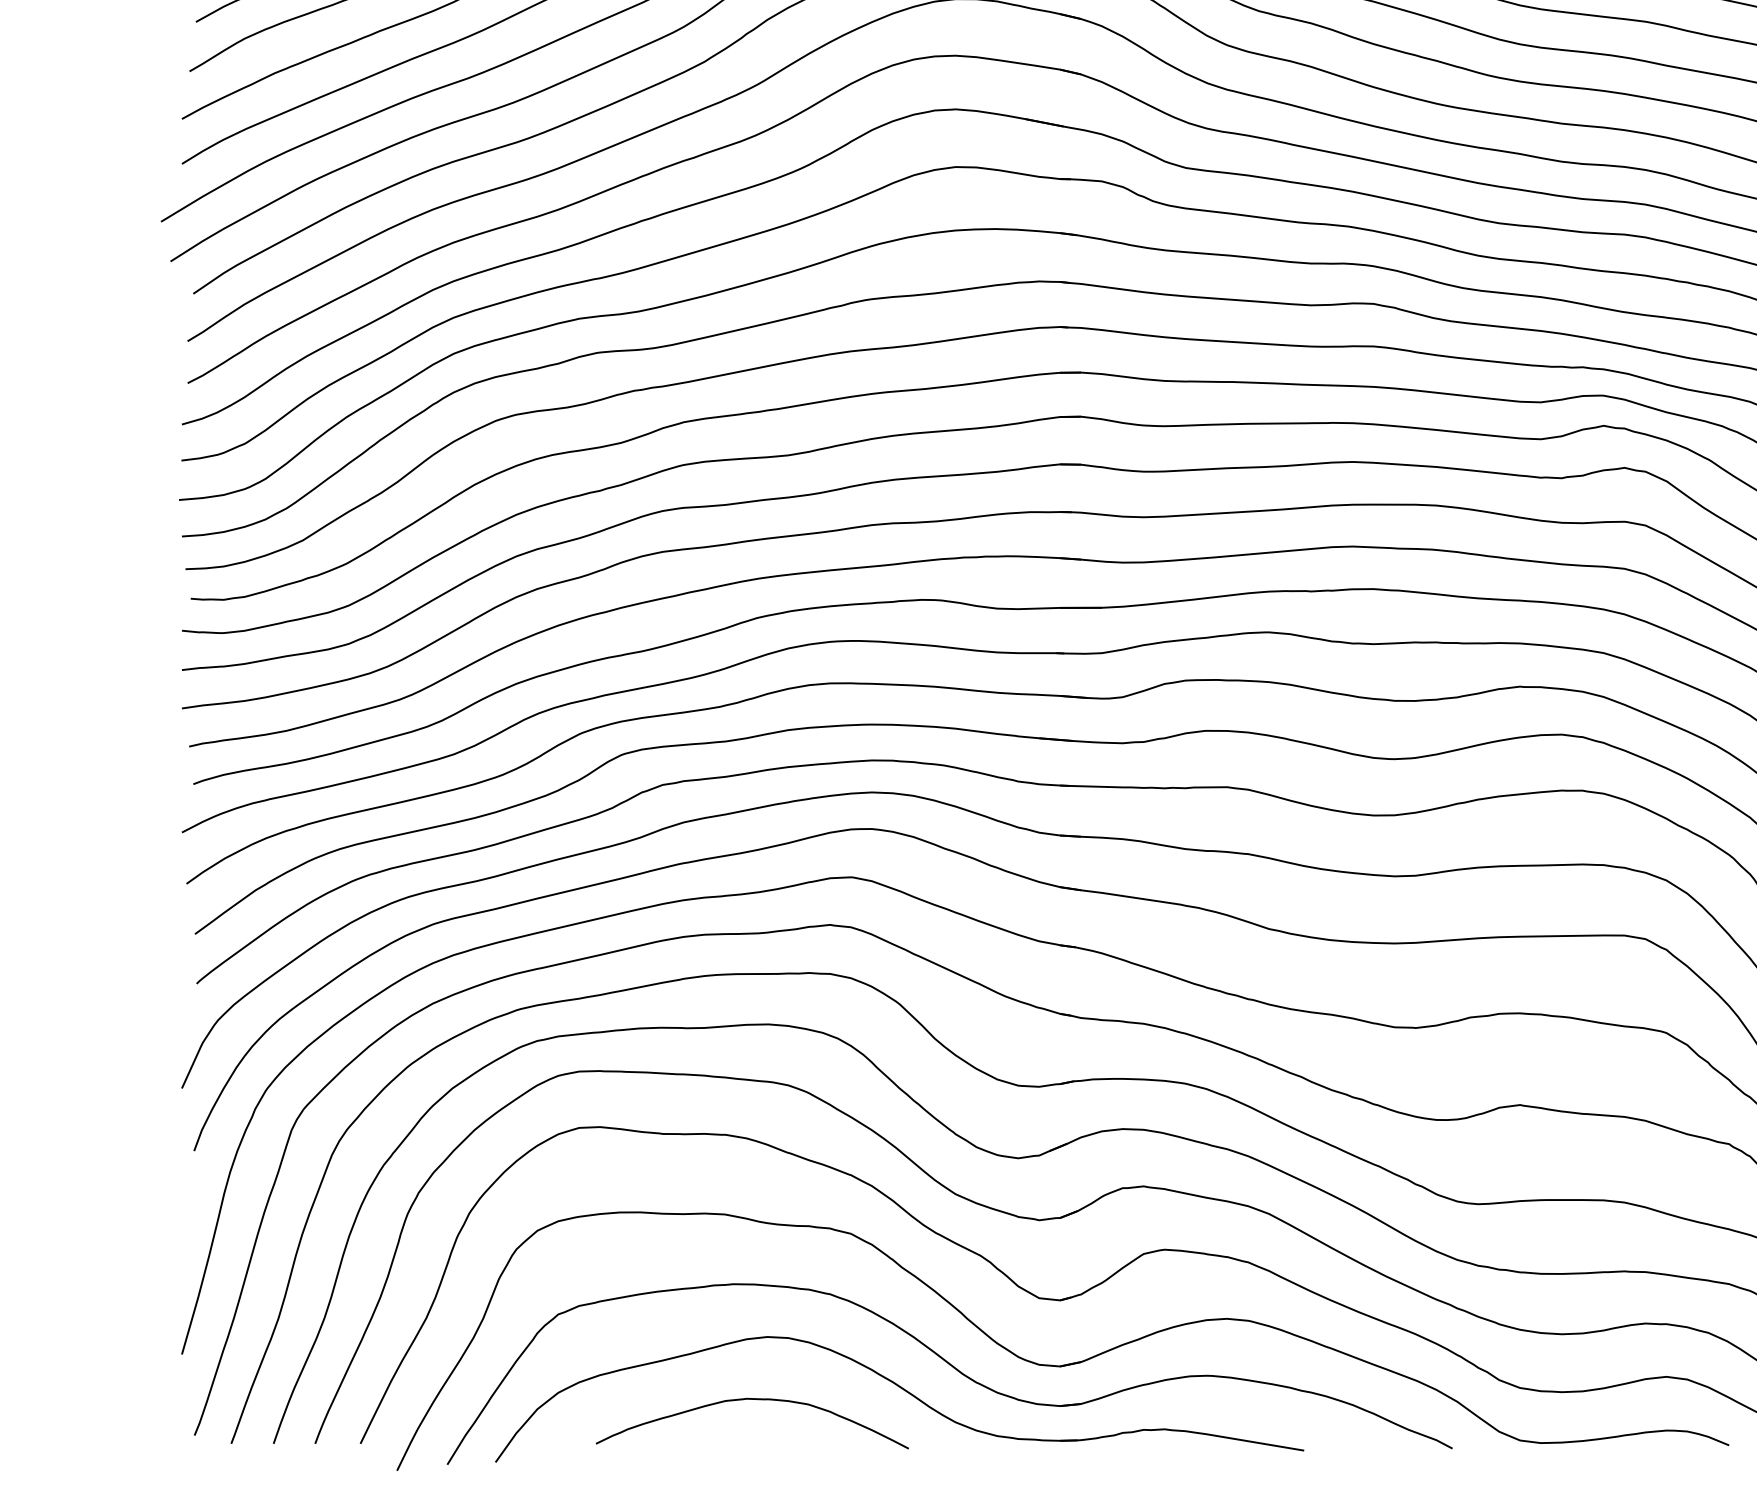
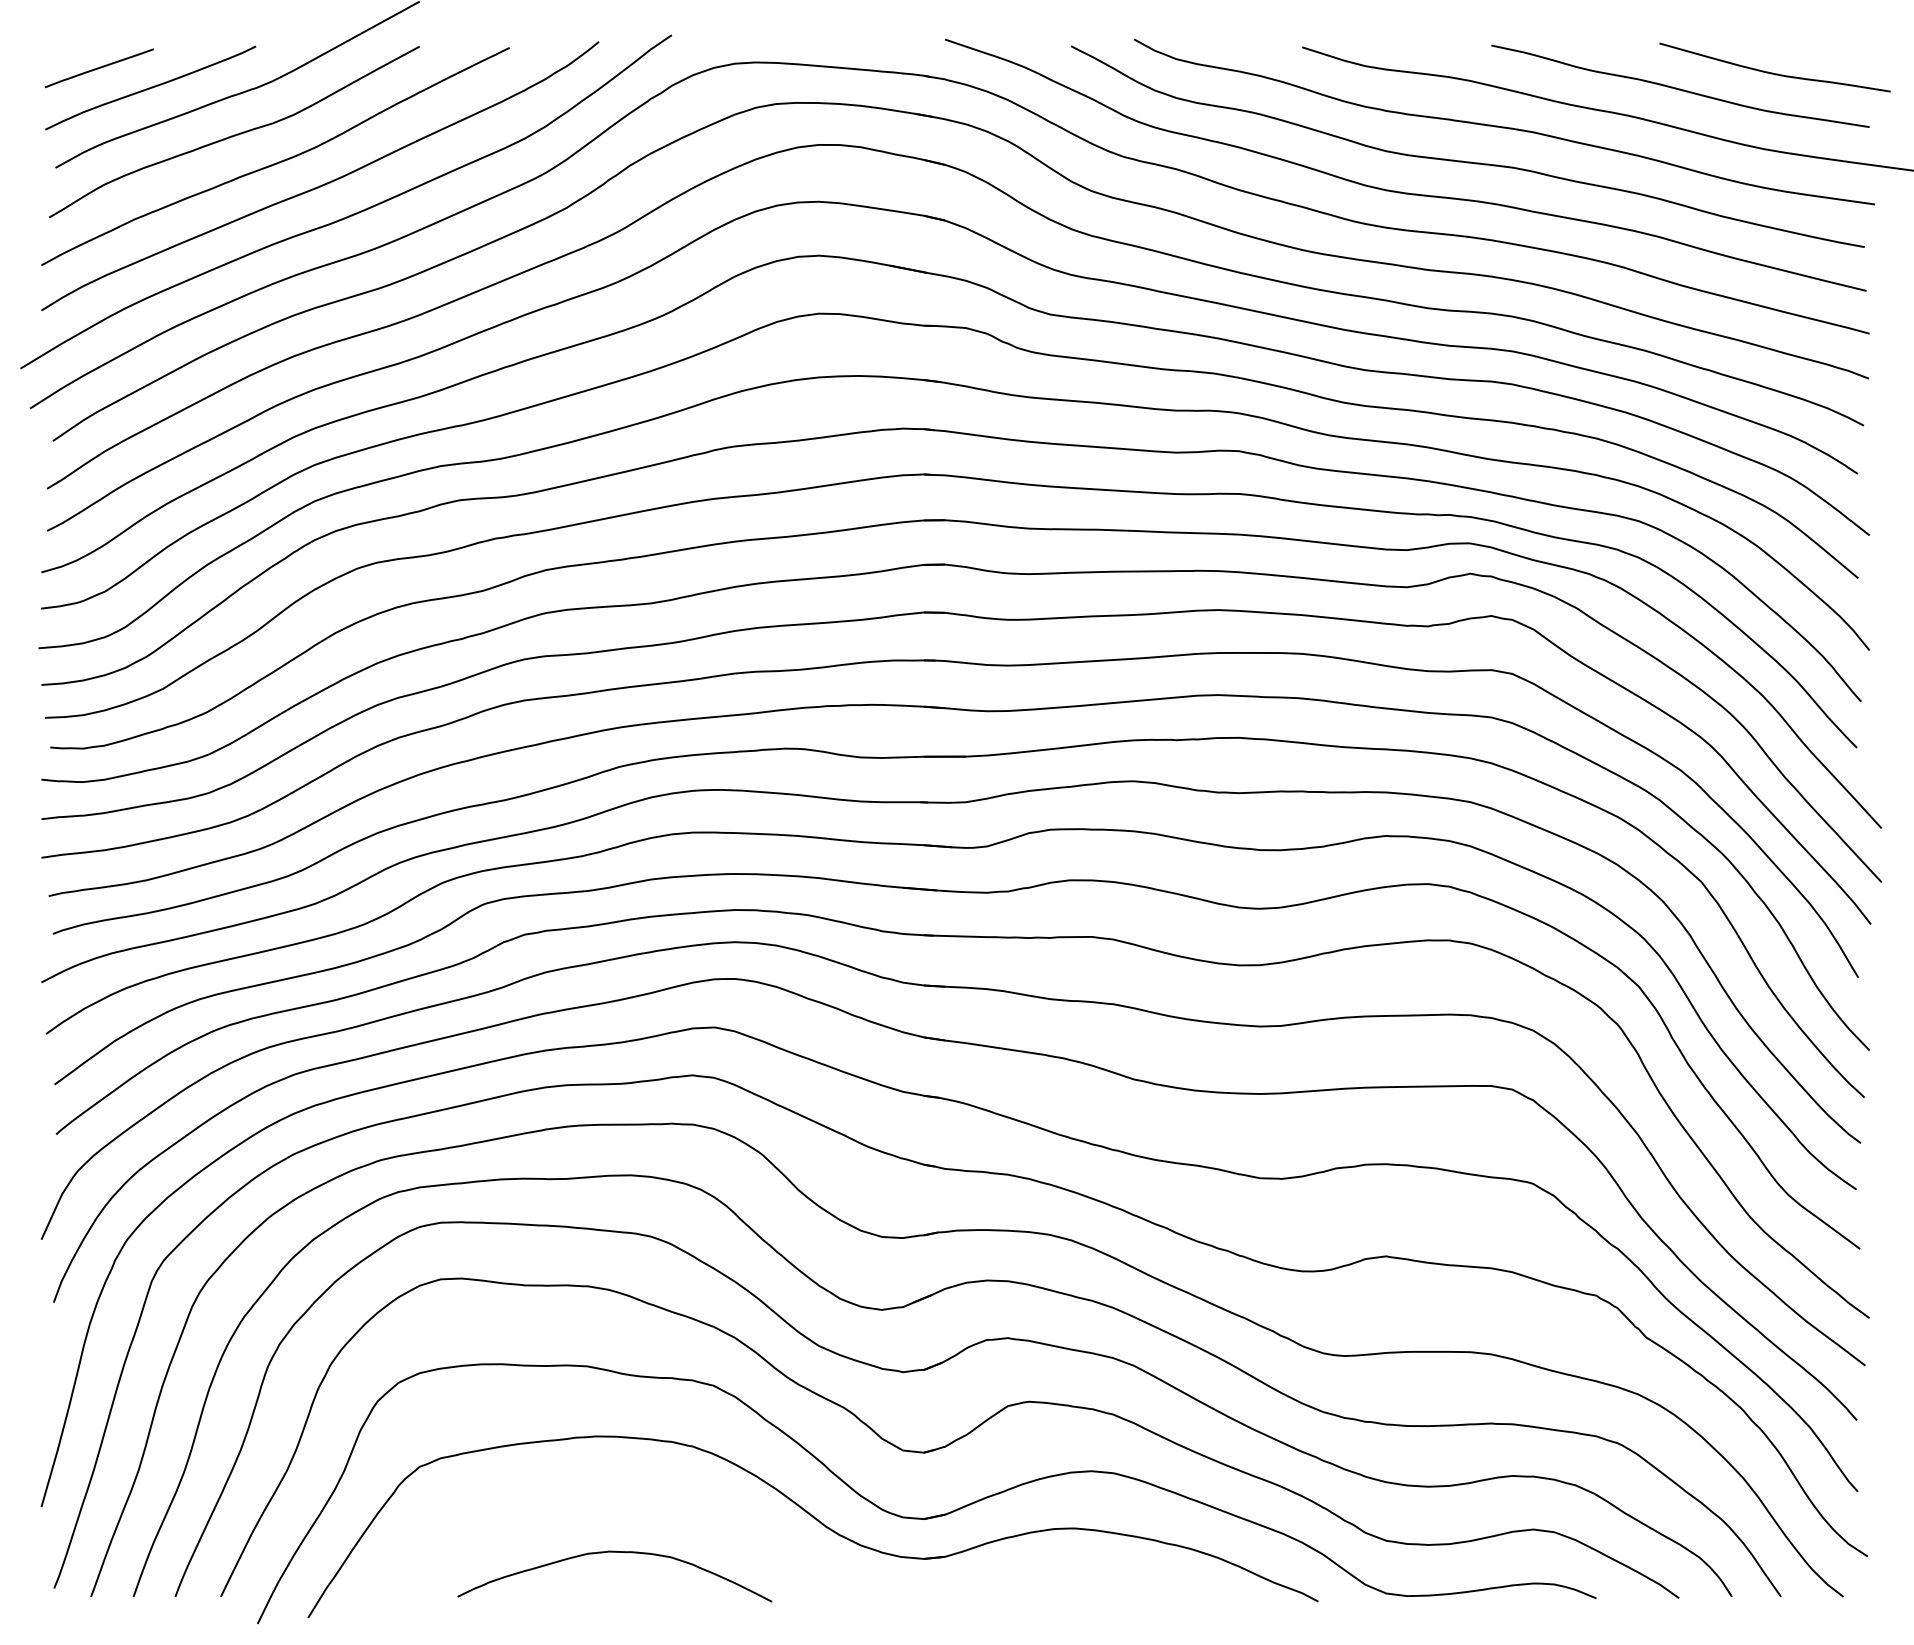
part: (905, 1391) -> (768, 1544), removed

